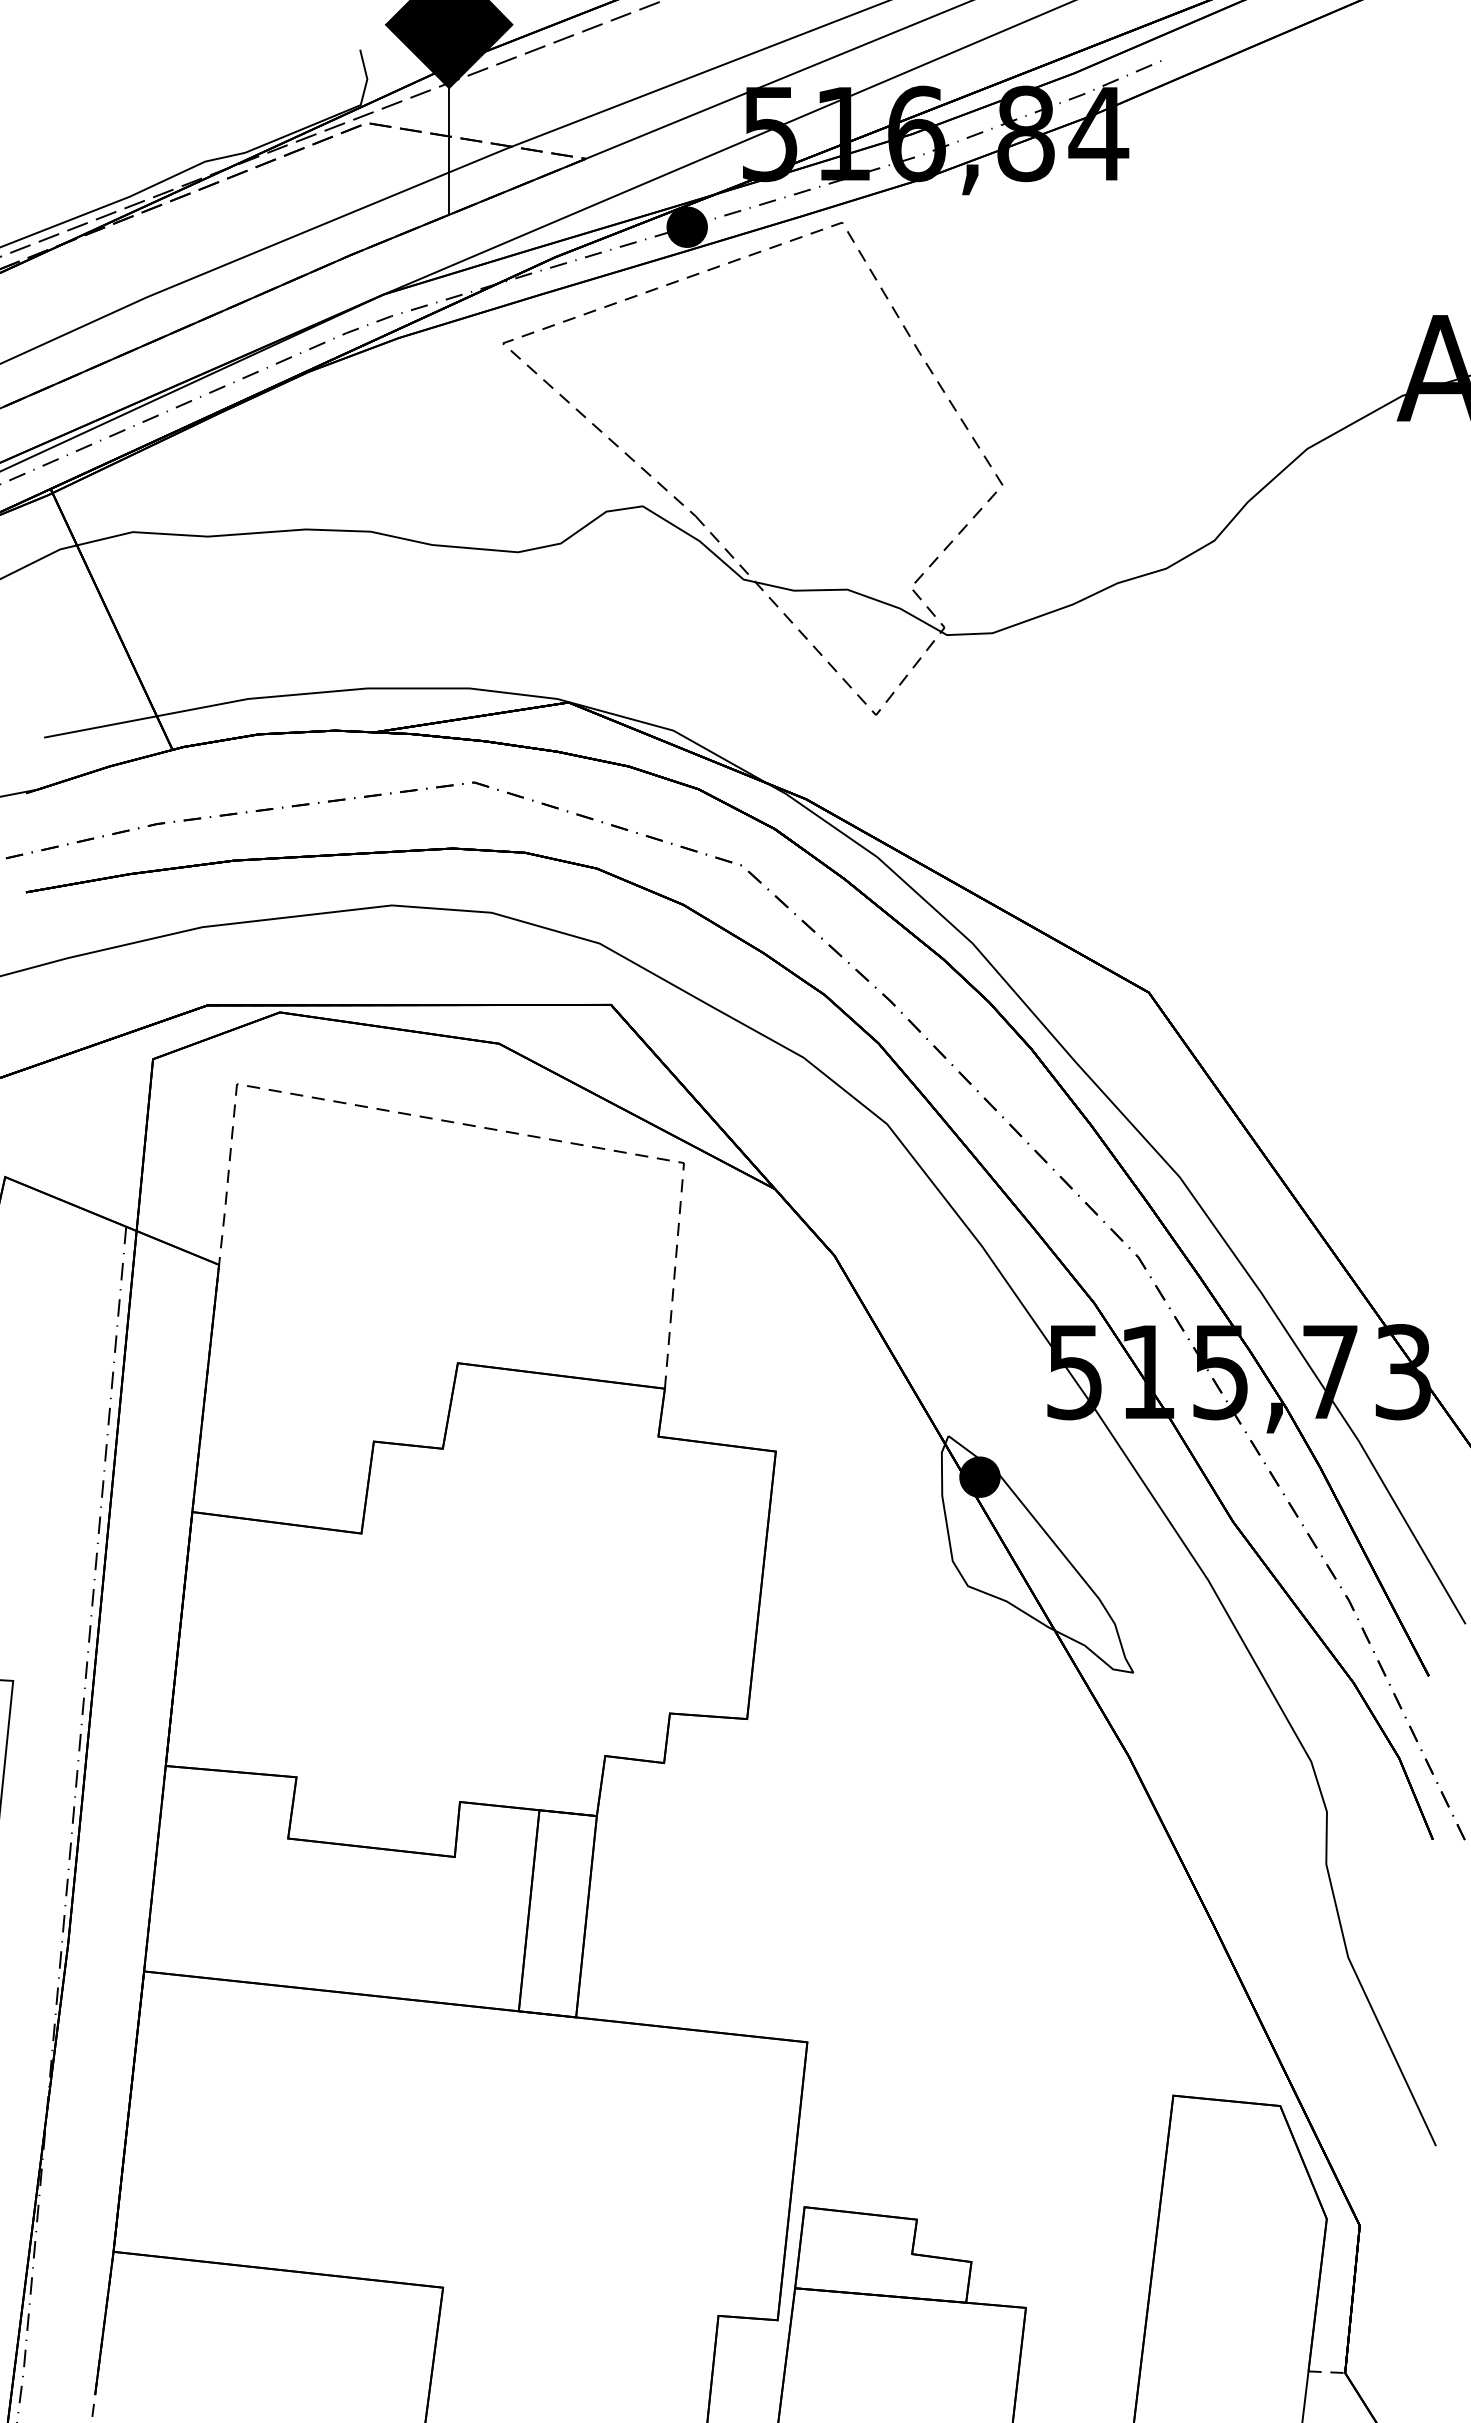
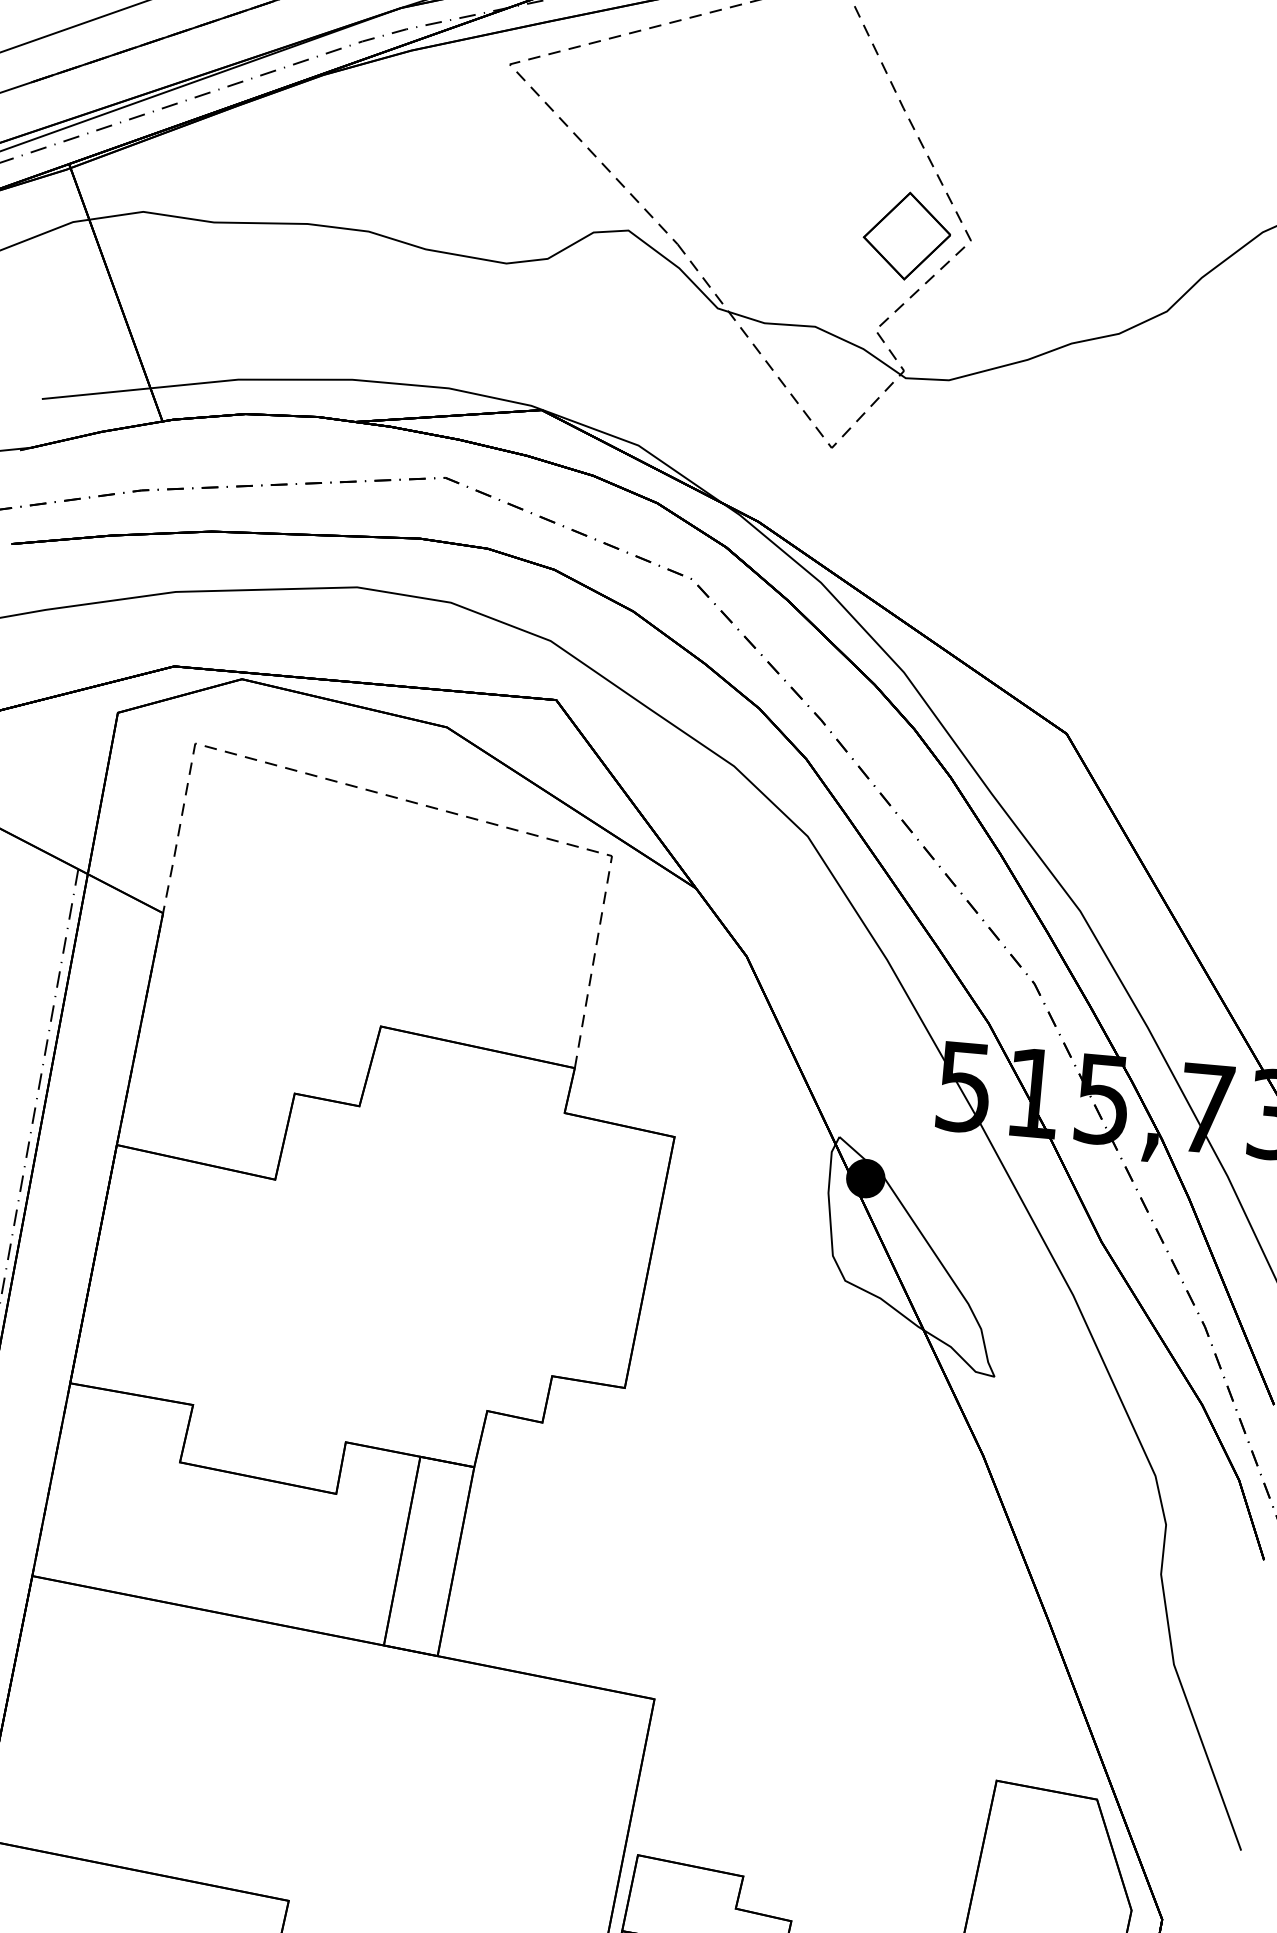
part: (935, 485) -> (907, 235), added

